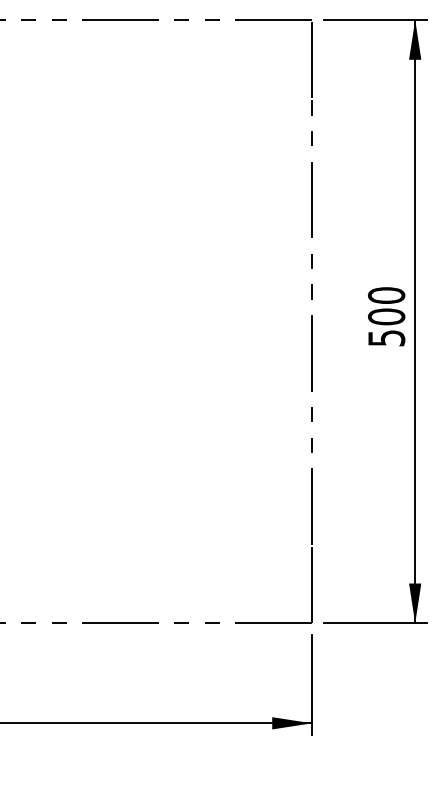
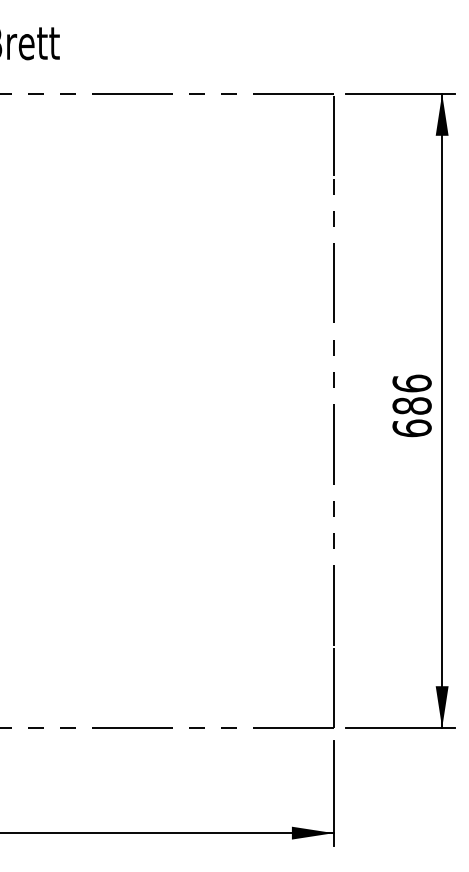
text: (386, 316) -> (411, 405), 500 -> 686

